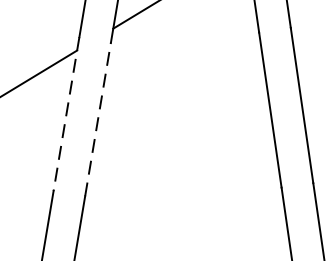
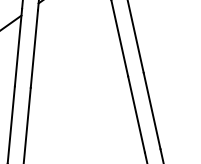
line: (66, 113) -> (18, 47), dashed -> solid
line: (98, 120) -> (34, 49), dashed -> solid

